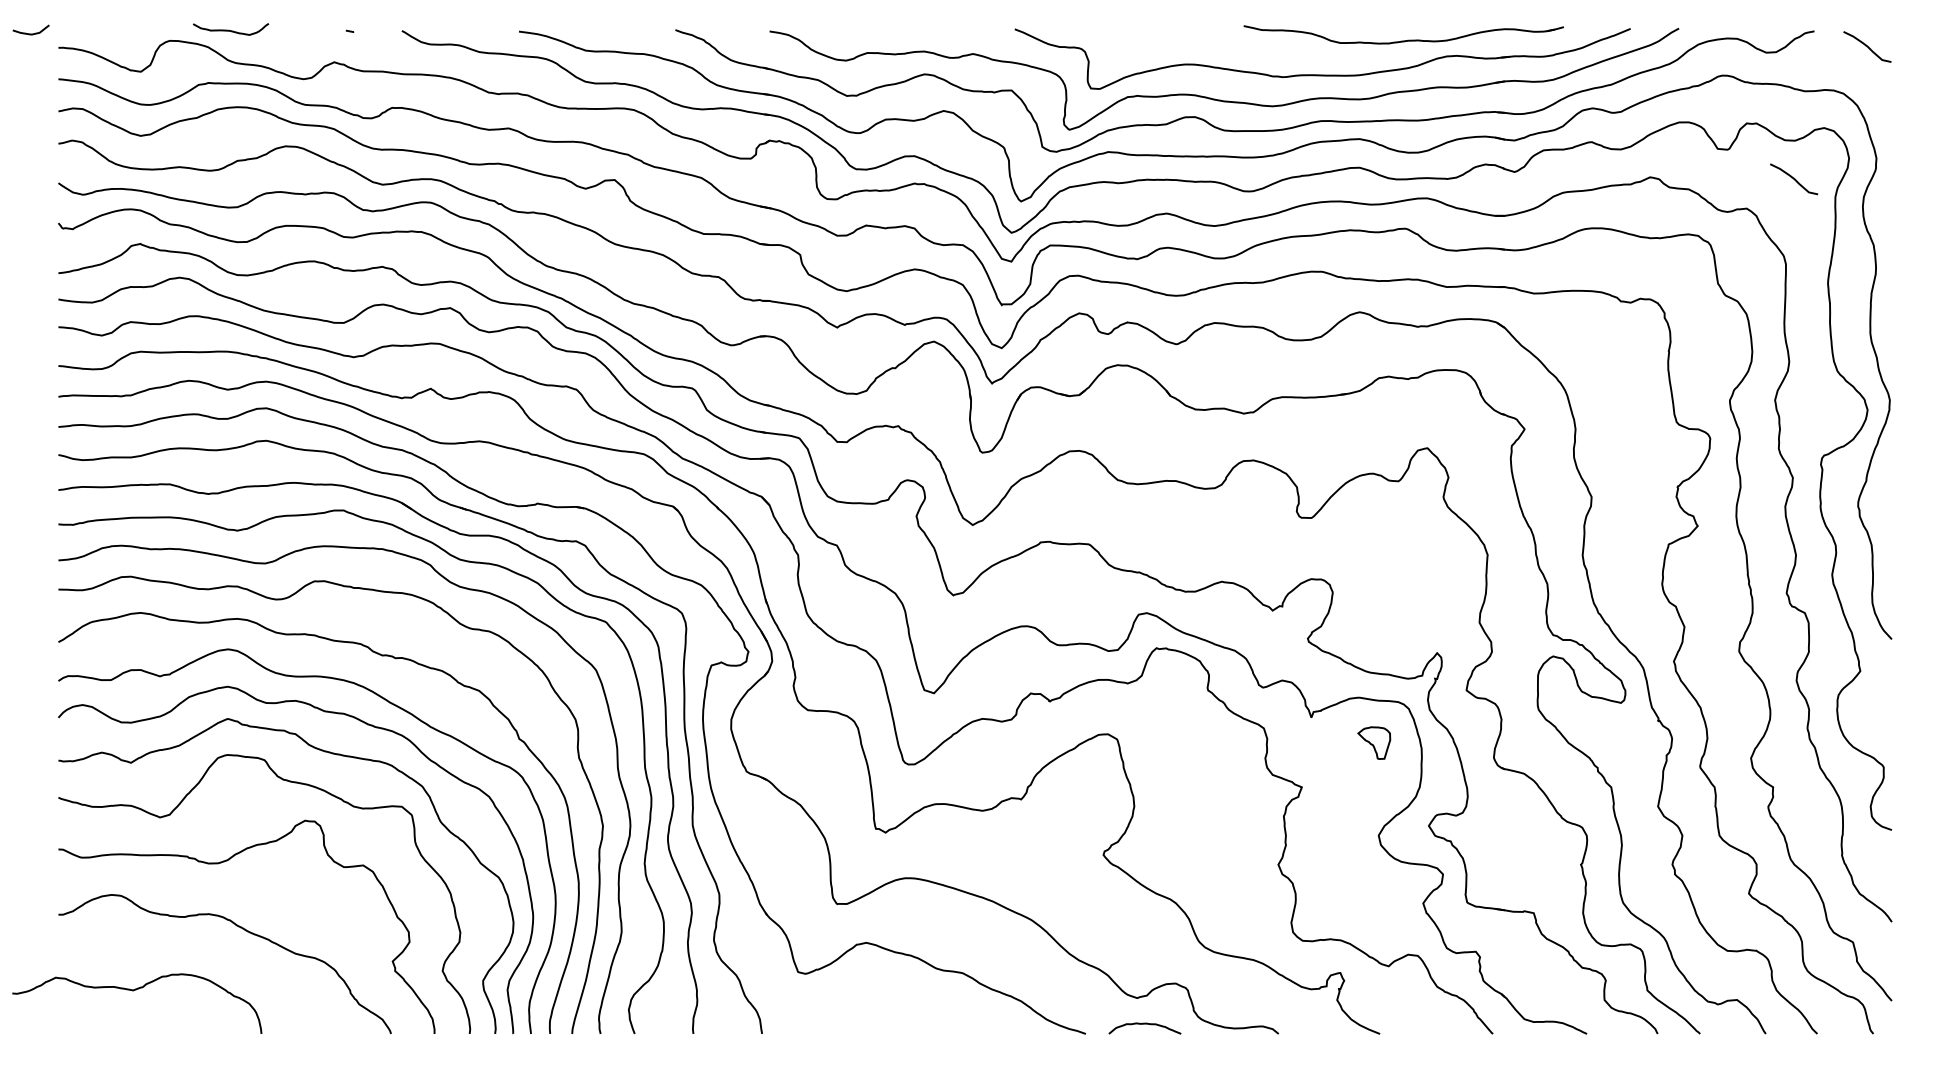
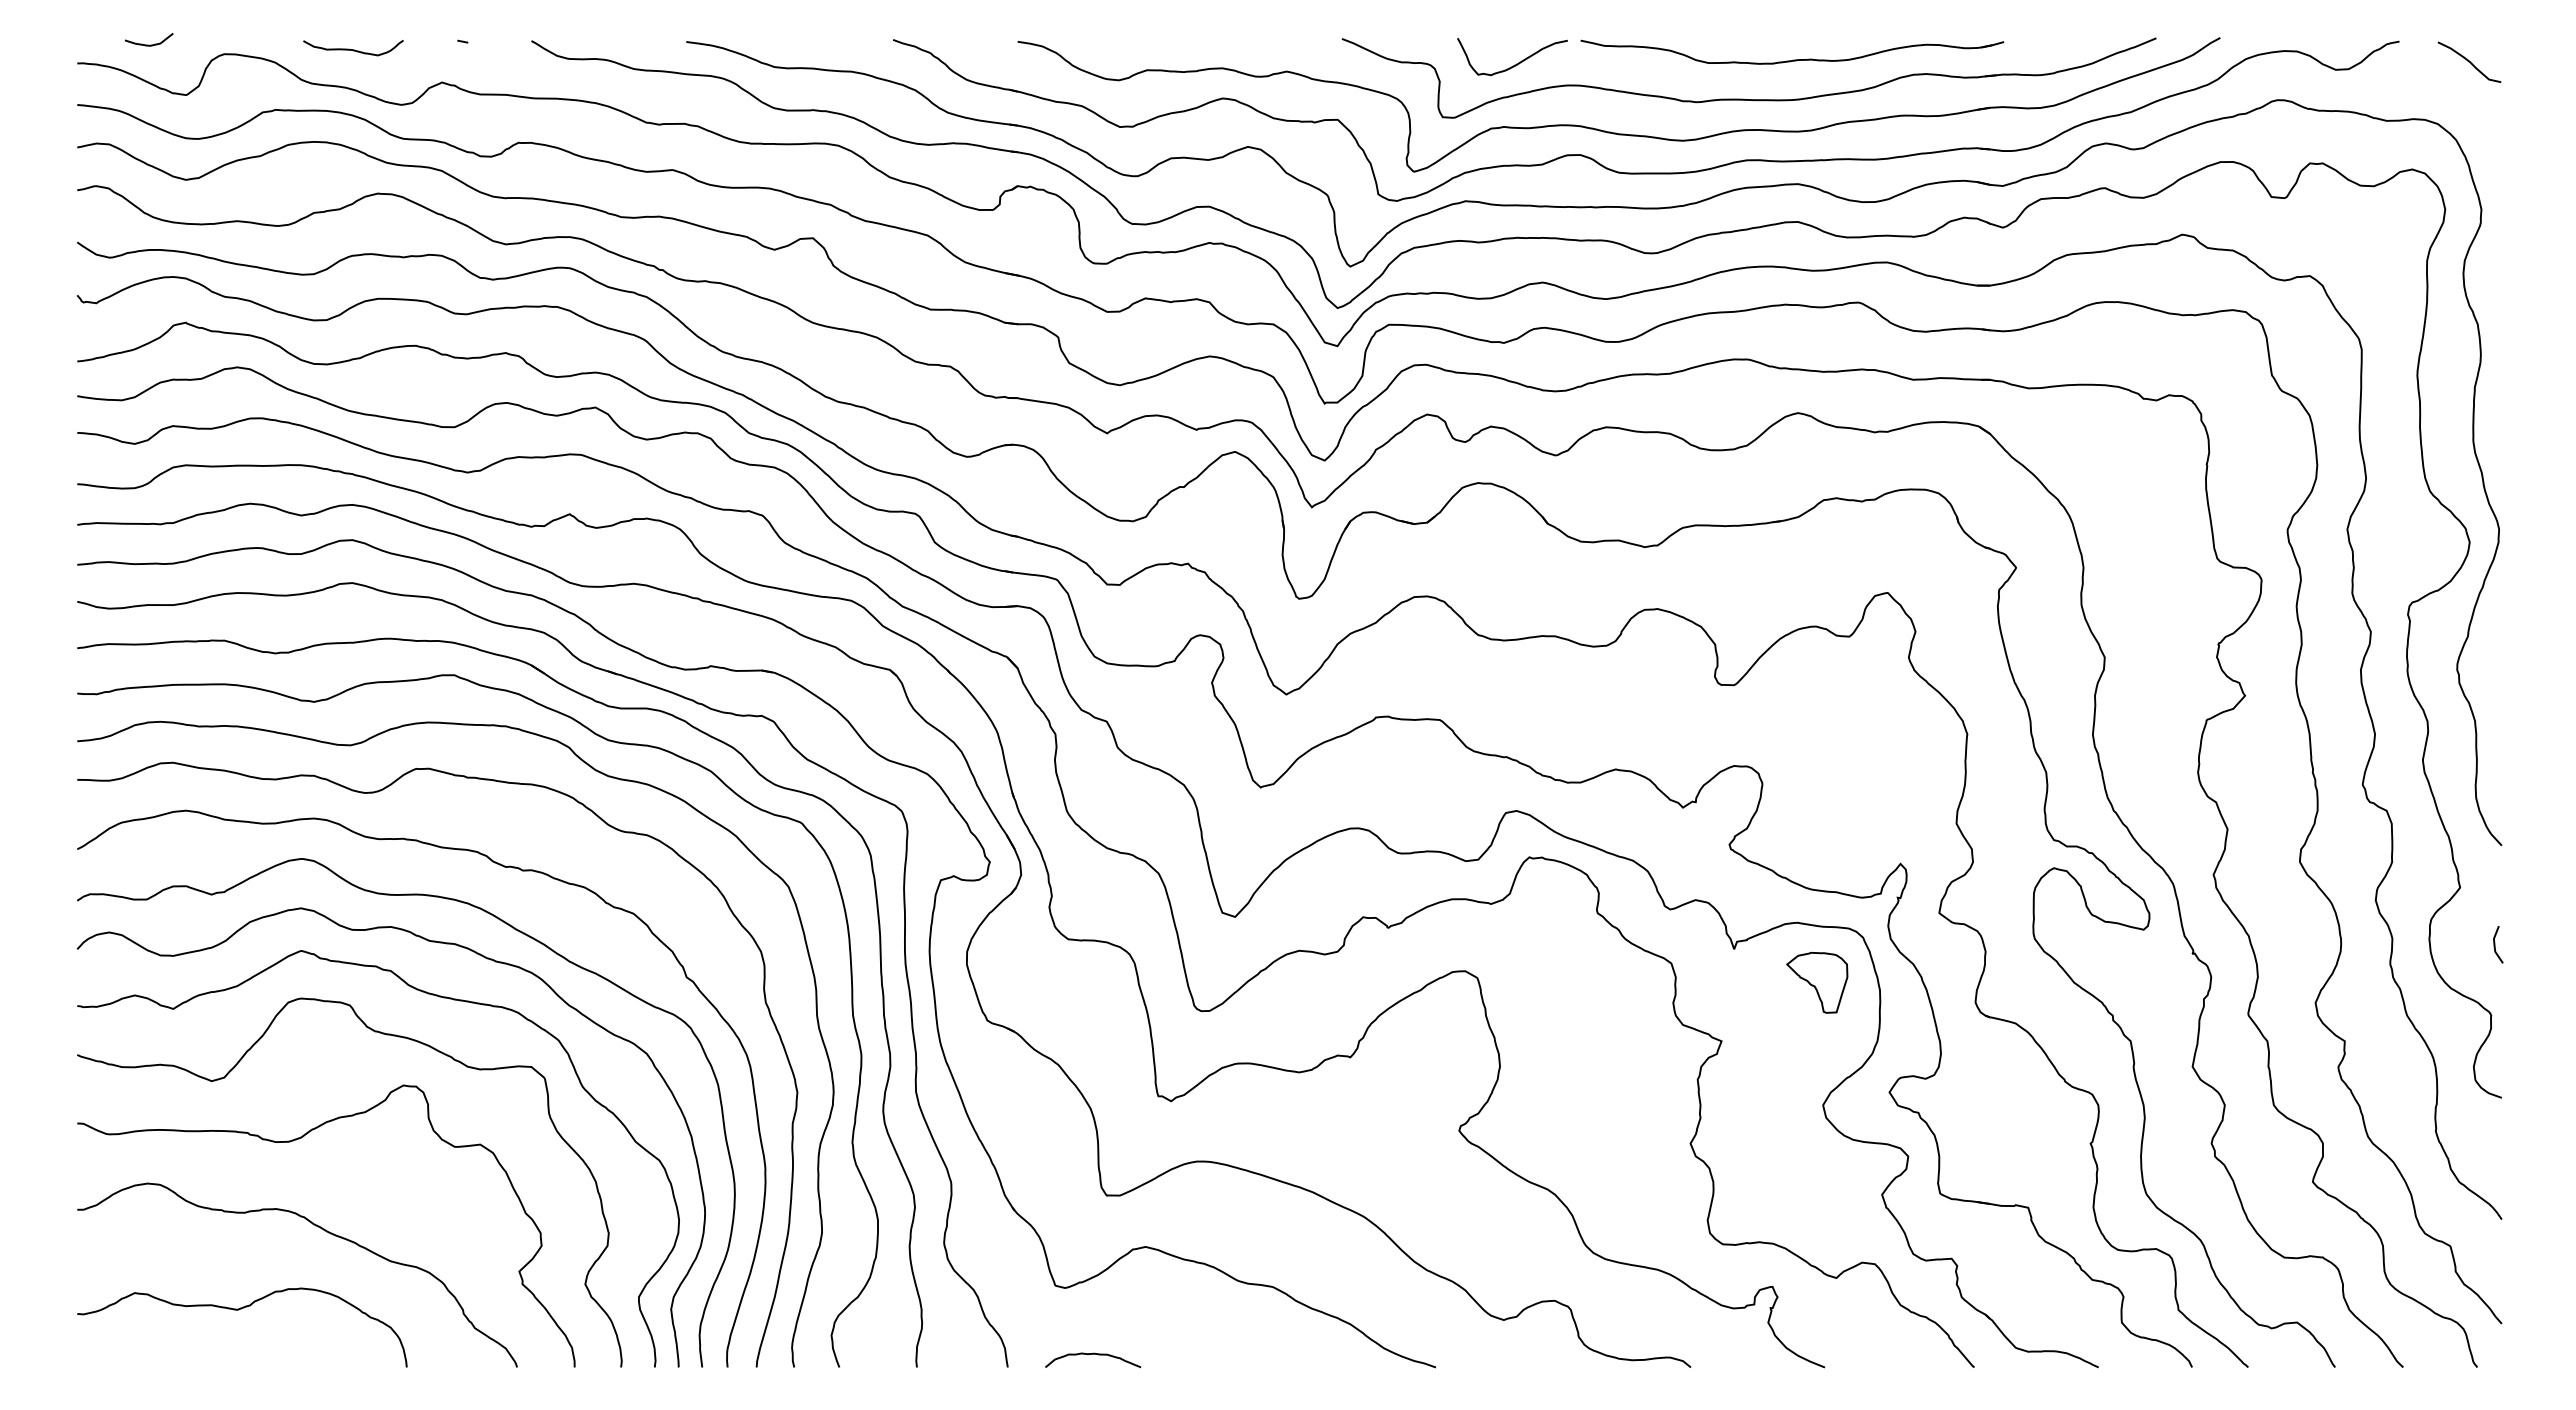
curve: (231, 30) -> (353, 49), moved
curve: (31, 33) -> (149, 44), moved
part: (1404, 40) -> (1793, 59), moved
curve: (1146, 47) -> (1516, 63), added
curve: (1794, 178) -> (2372, 236), removed
line: (1887, 714) -> (2495, 944), added
part: (1374, 742) -> (1817, 982), size x1.43
curve: (134, 990) -> (238, 1310), moved
curve: (1145, 1024) -> (1093, 1354), moved

